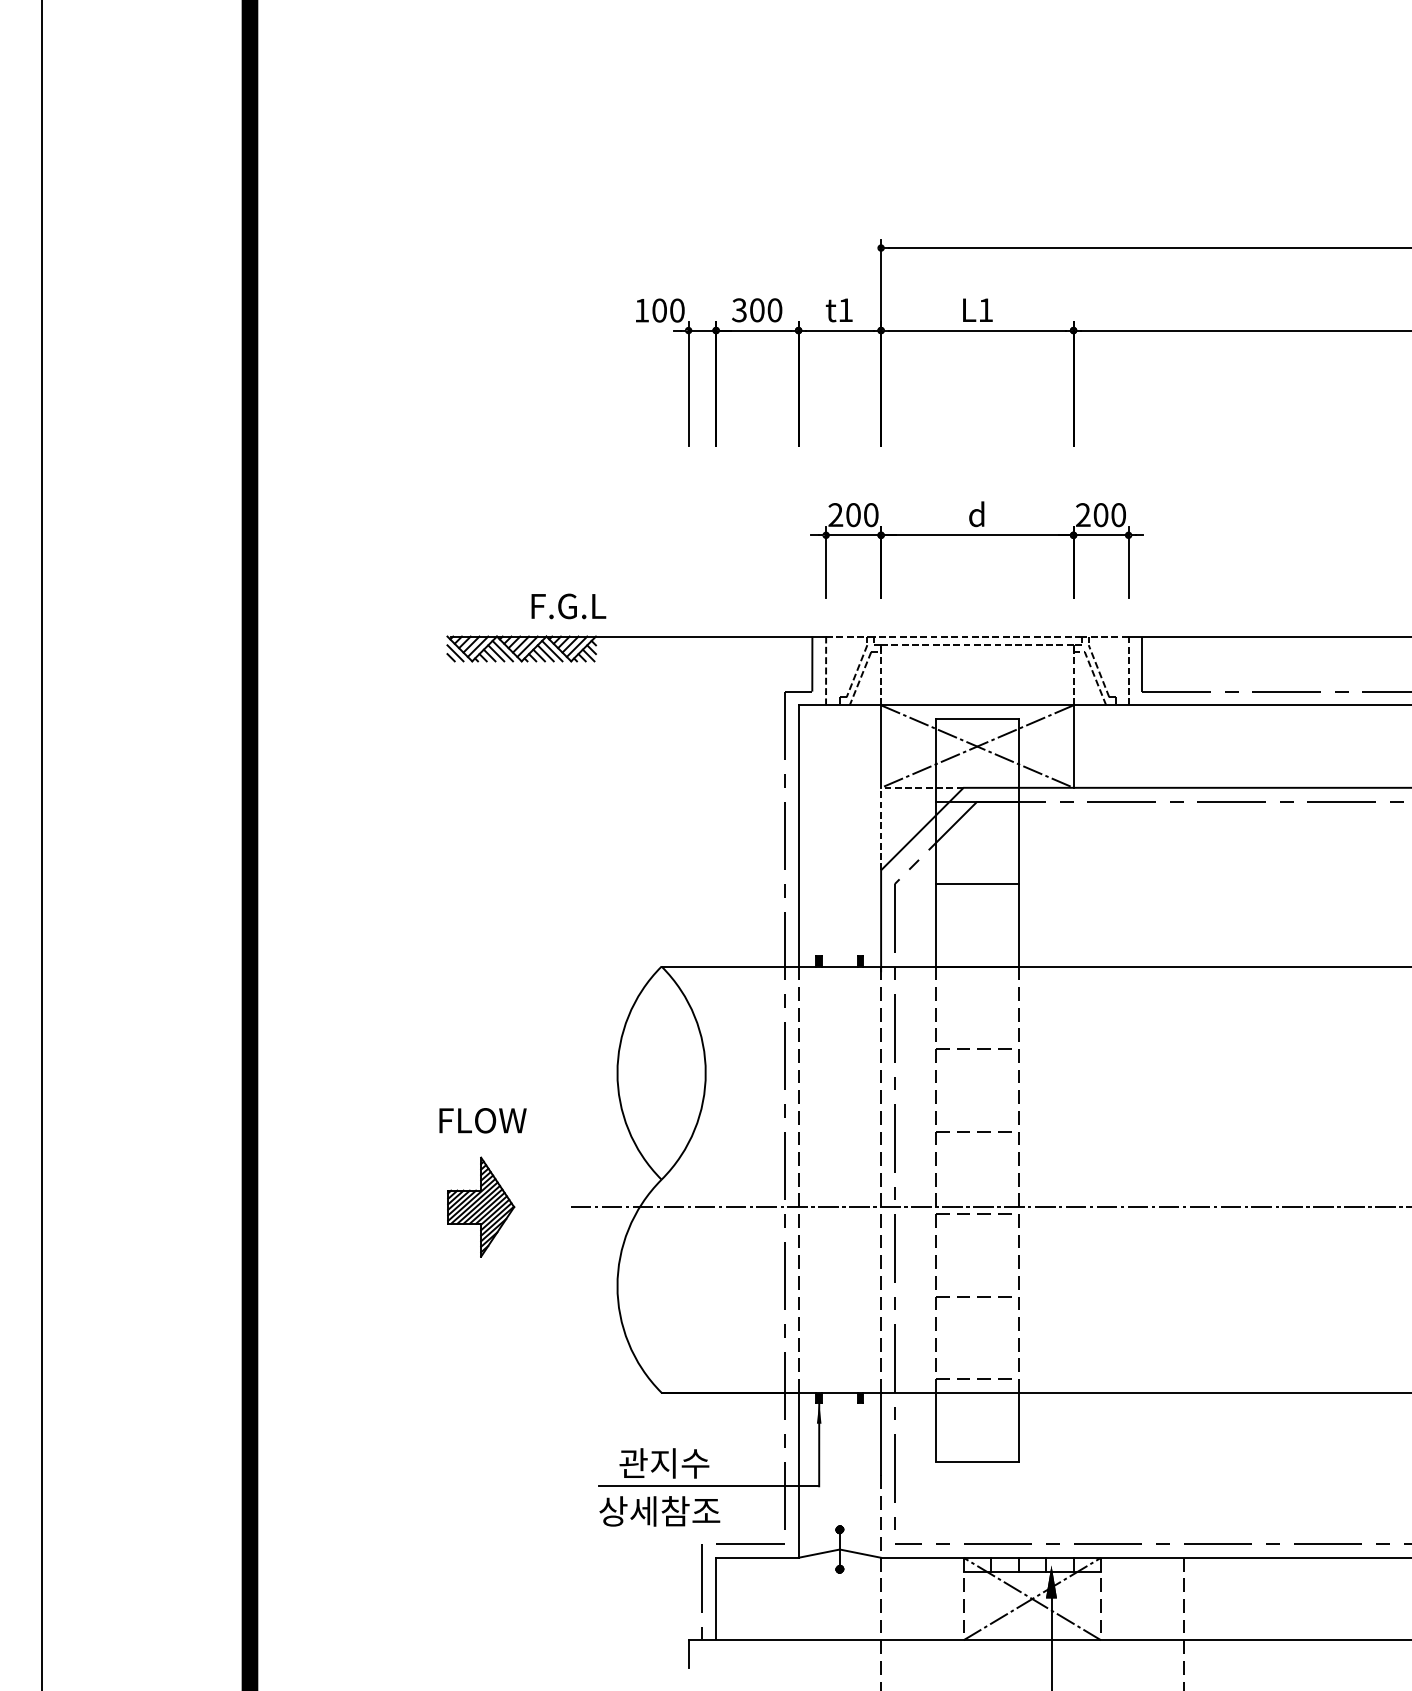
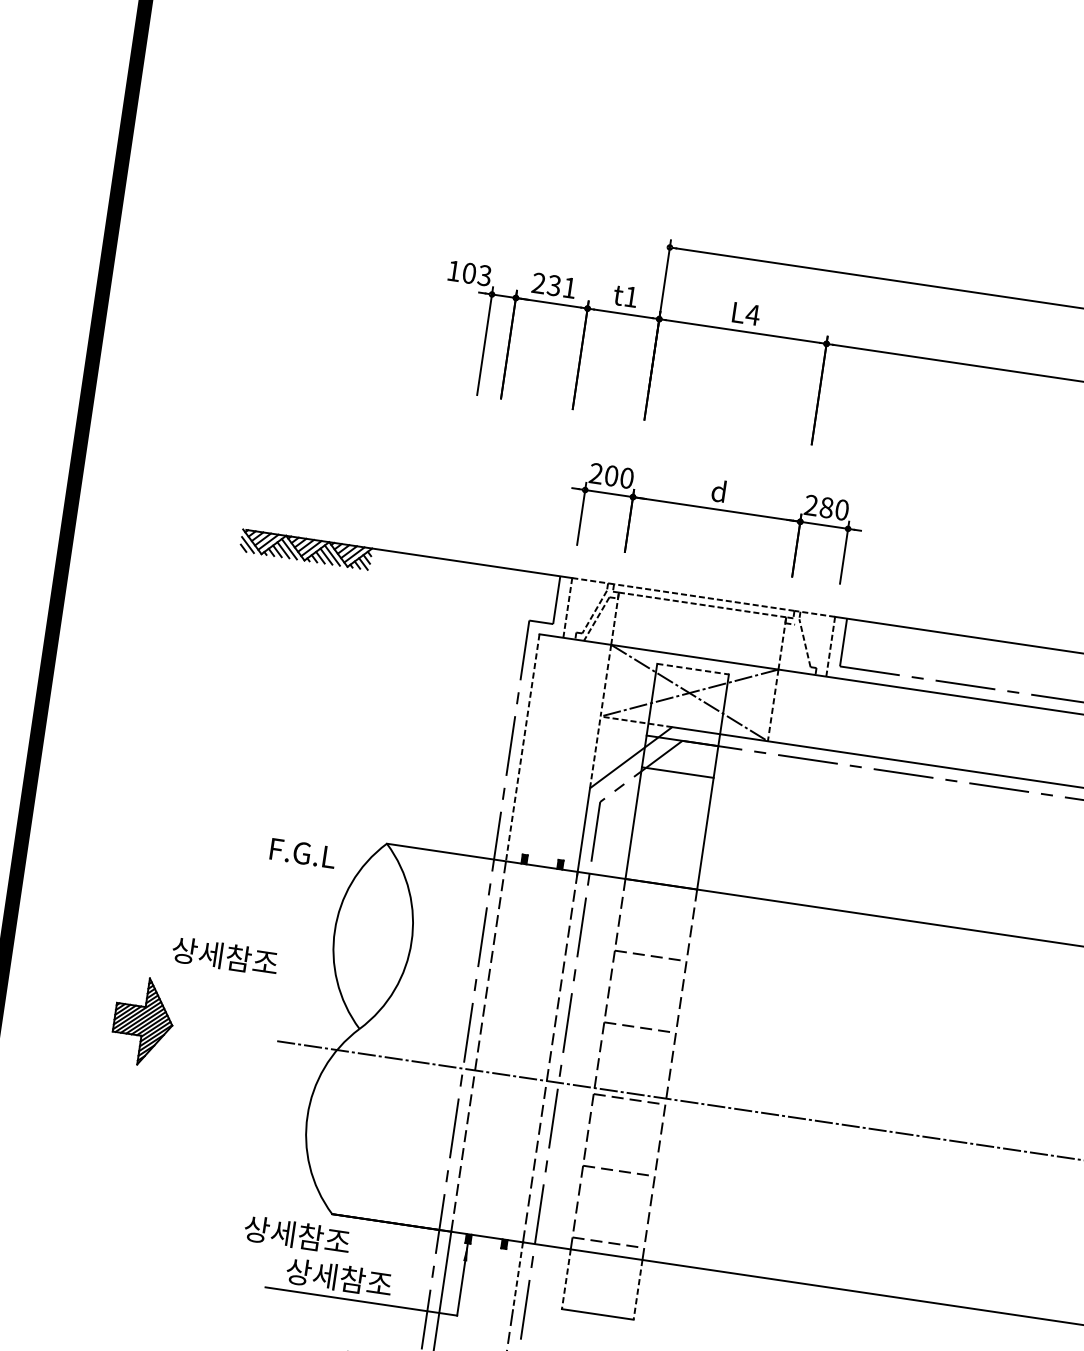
text: (985, 309) -> (752, 314), L1 -> L4
text: (676, 310) -> (484, 275), 100 -> 103
text: (757, 310) -> (554, 285), 300 -> 231
text: (1100, 514) -> (826, 507), 200 -> 280
text: (568, 606) -> (302, 853), moved
line: (1095, 678) -> (800, 649), removed
line: (977, 719) -> (693, 669), solid -> dashed
line: (881, 747) -> (606, 681), solid -> dashed
line: (1073, 747) -> (773, 706), solid -> dashed
line: (798, 835) -> (522, 747), solid -> dashed
line: (977, 884) -> (677, 772), moved
text: (497, 1120) -> (224, 956), FLOW -> 상세참조
part: (481, 1206) -> (143, 1020), moved
line: (936, 1427) -> (566, 1279), solid -> dashed
line: (1018, 1427) -> (637, 1290), solid -> dashed
line: (881, 1434) -> (517, 1278), solid -> dashed
text: (679, 1463) -> (338, 1277), 관지수 -> 상세참조
text: (659, 1511) -> (297, 1235), moved

